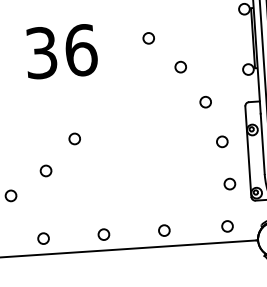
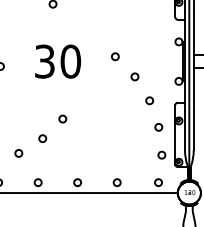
text: (80, 50) -> (70, 61), 36 -> 30

